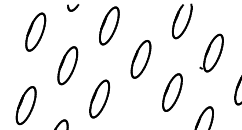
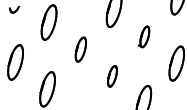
part: (211, 52) -> (143, 36), size x0.6
part: (140, 59) -> (80, 49), size x0.7
part: (172, 92) -> (112, 76), size x0.6

